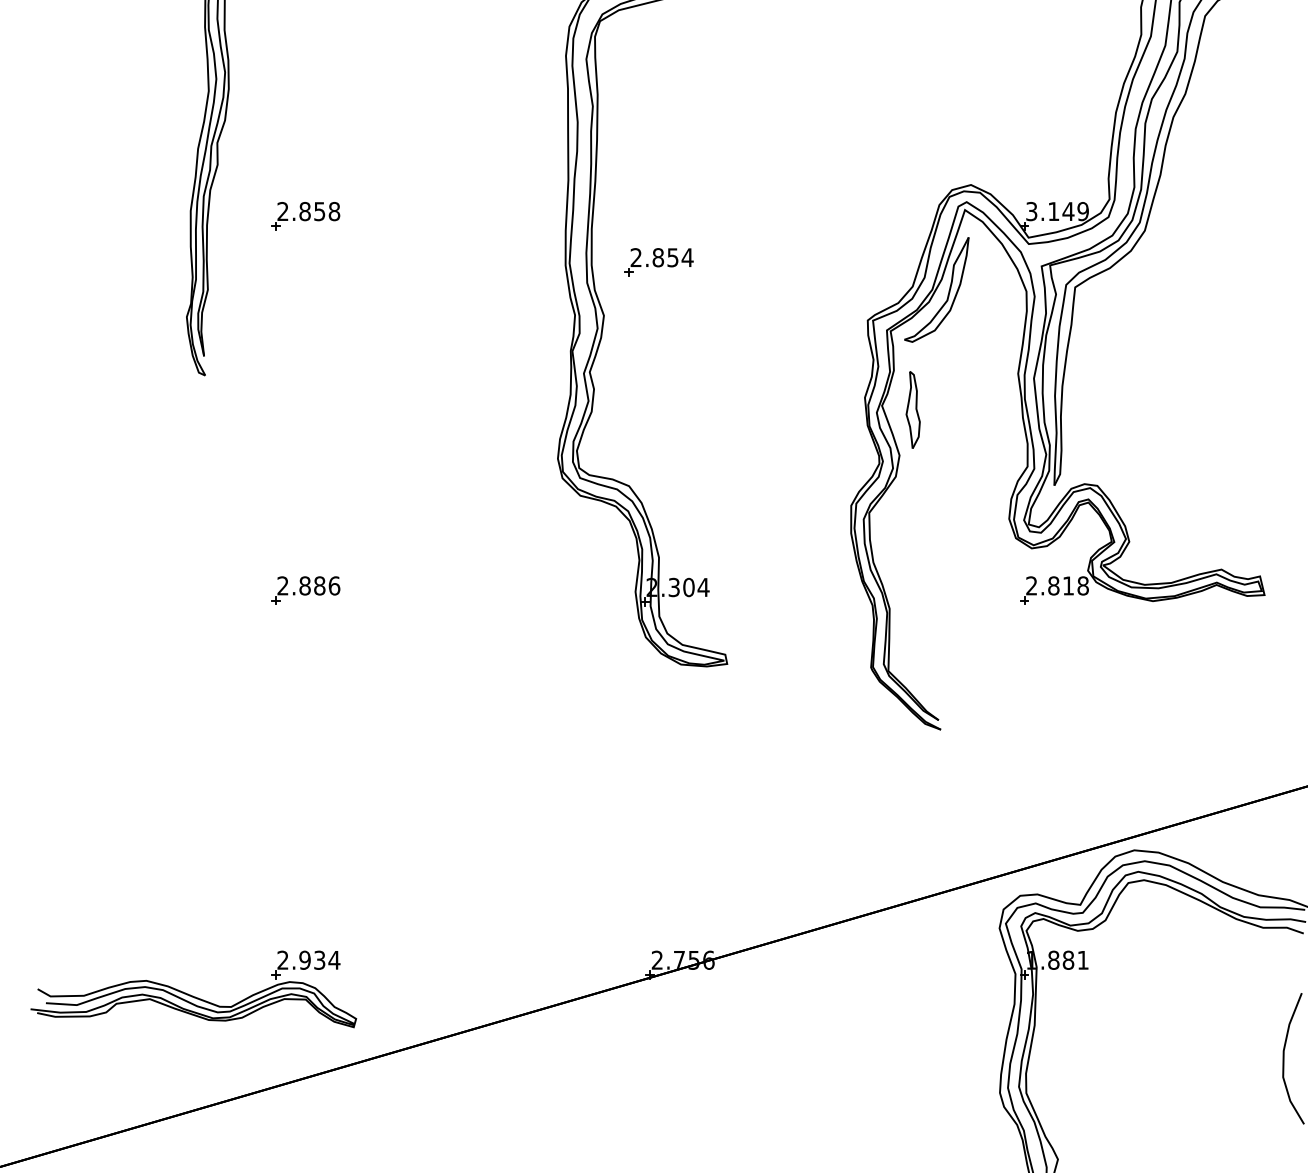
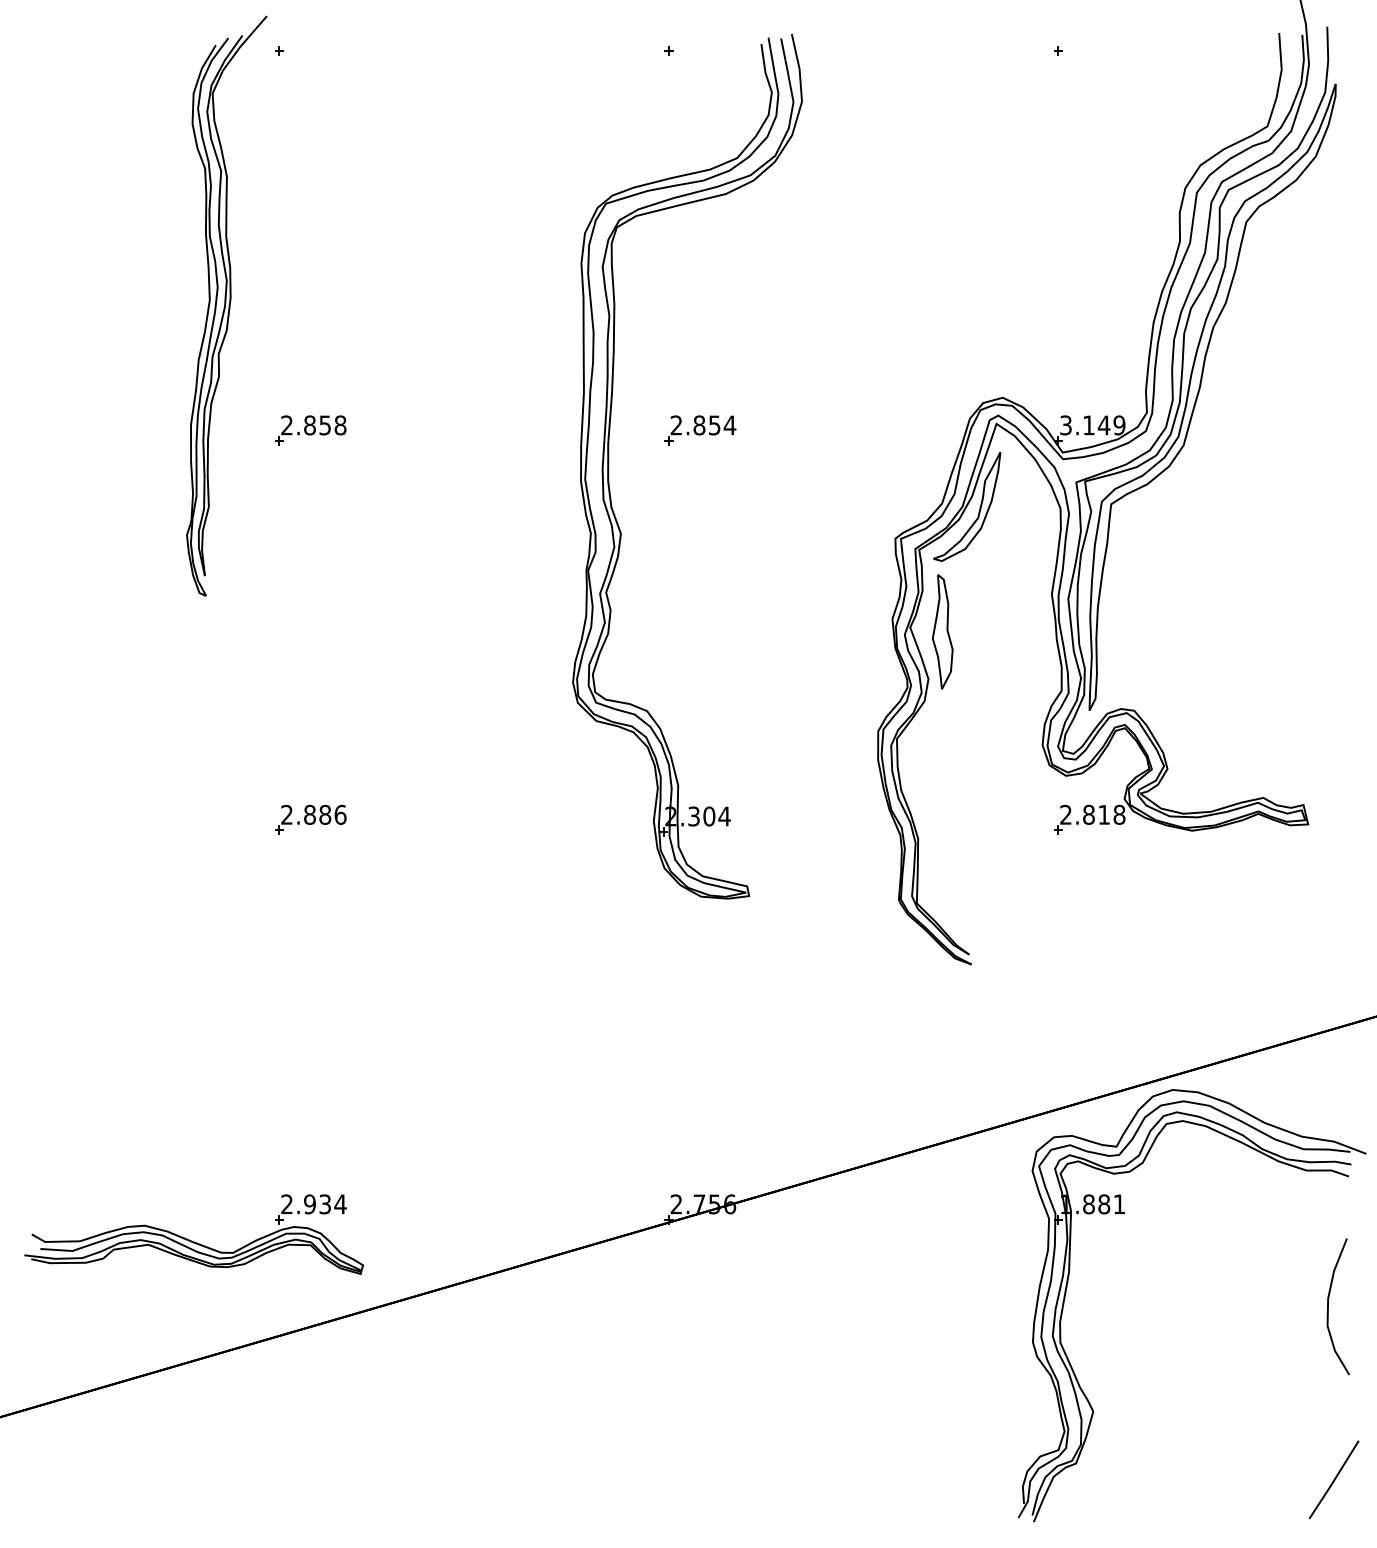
part: (659, 262) -> (700, 430), moved
part: (913, 409) -> (942, 631), size x1.43

